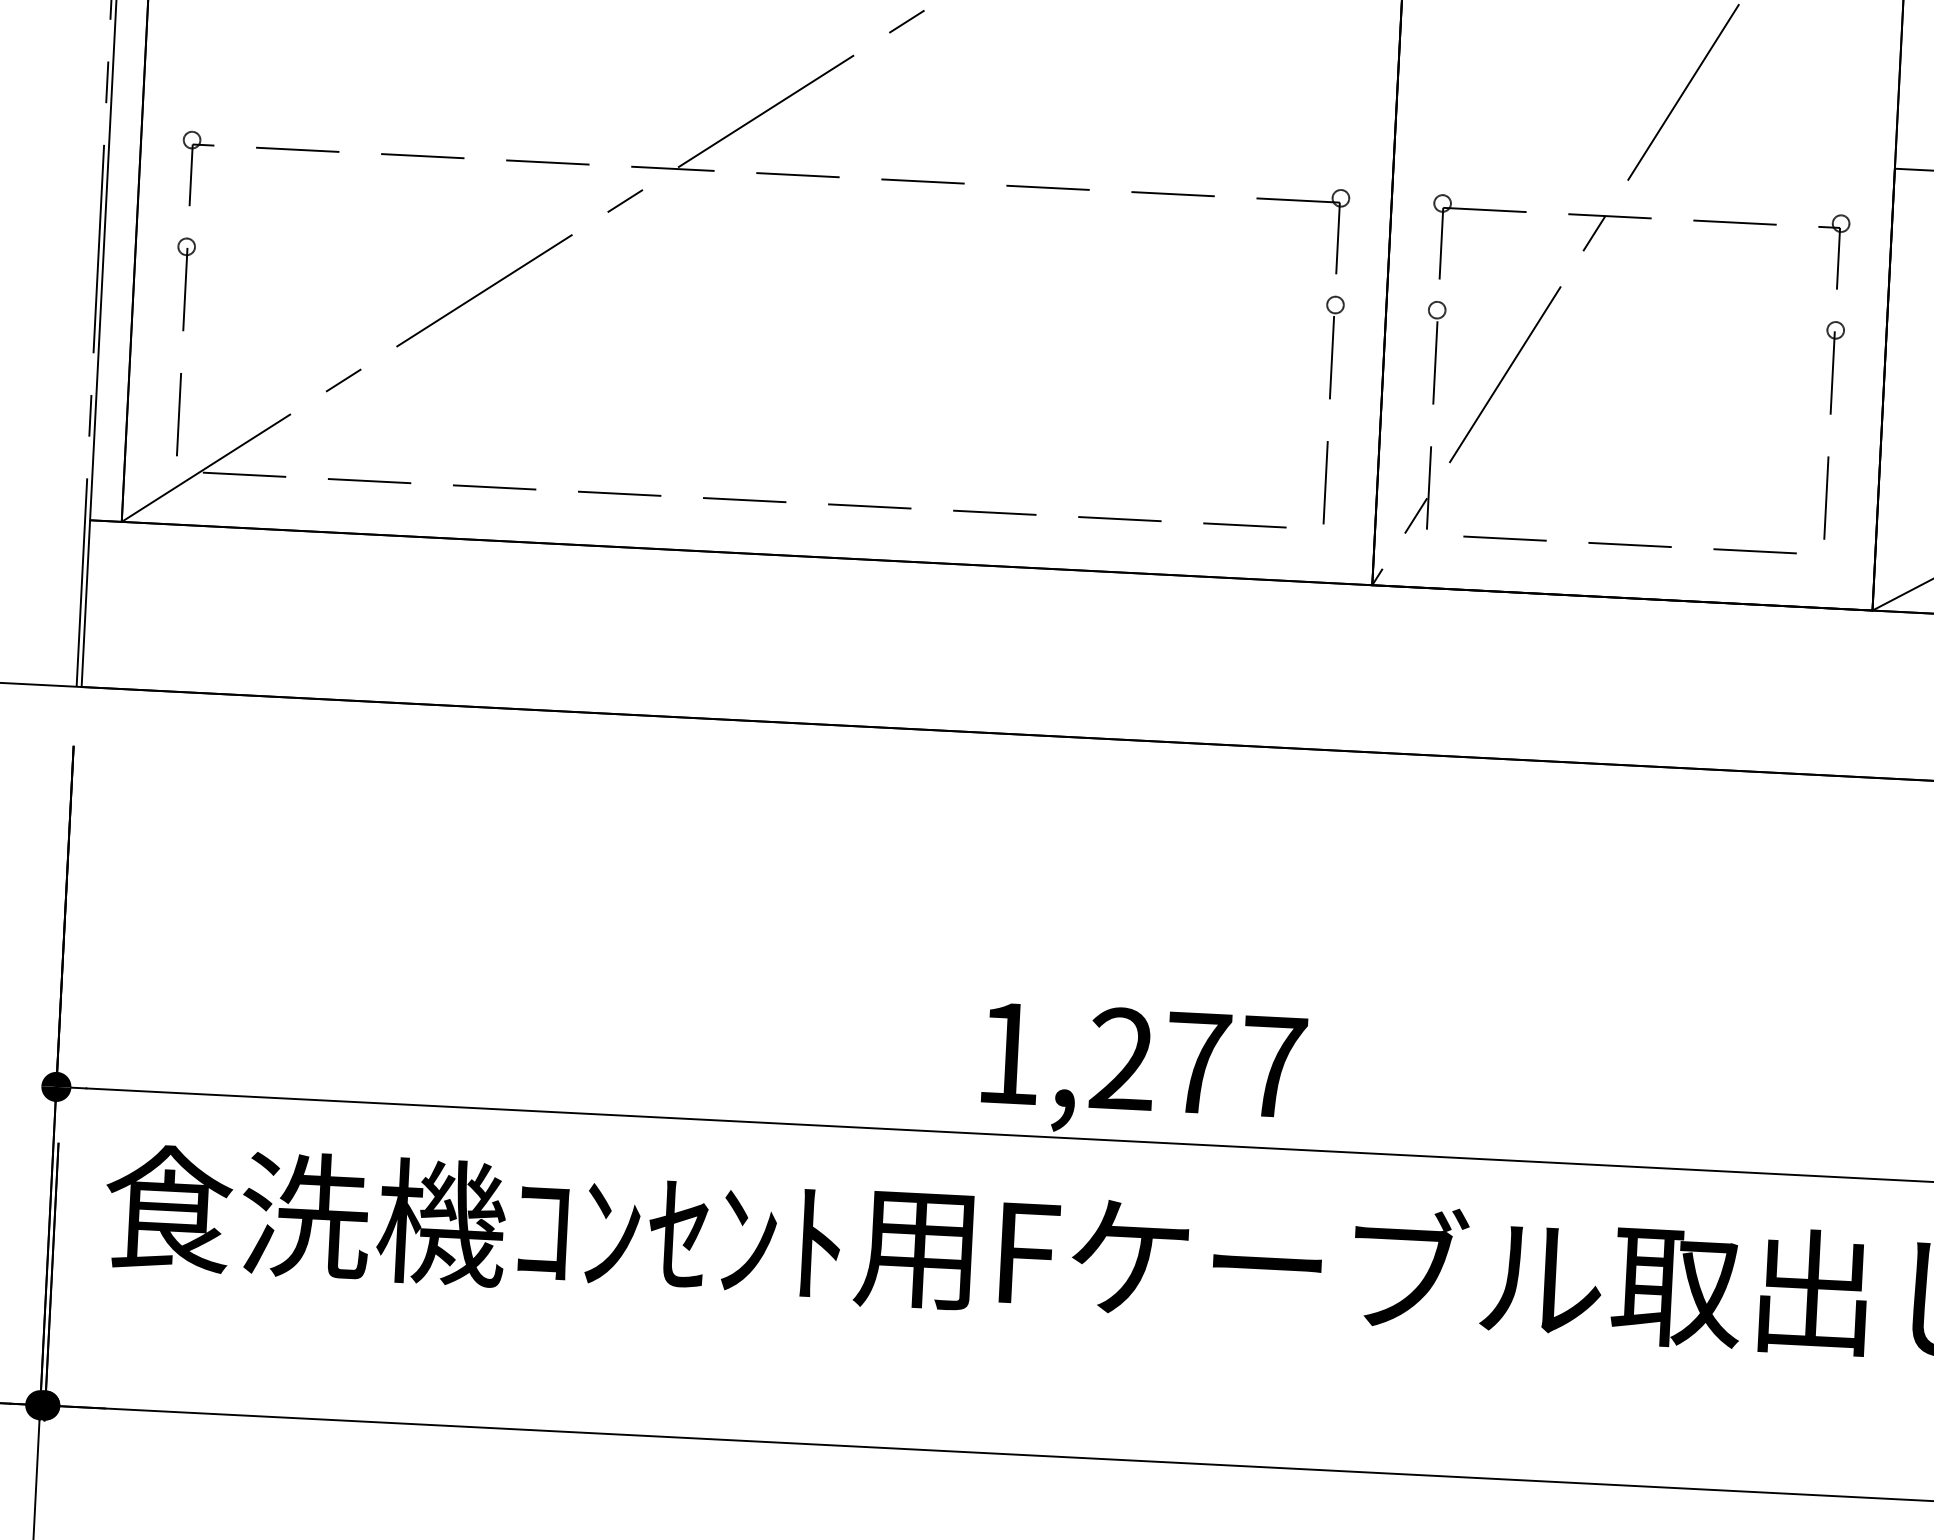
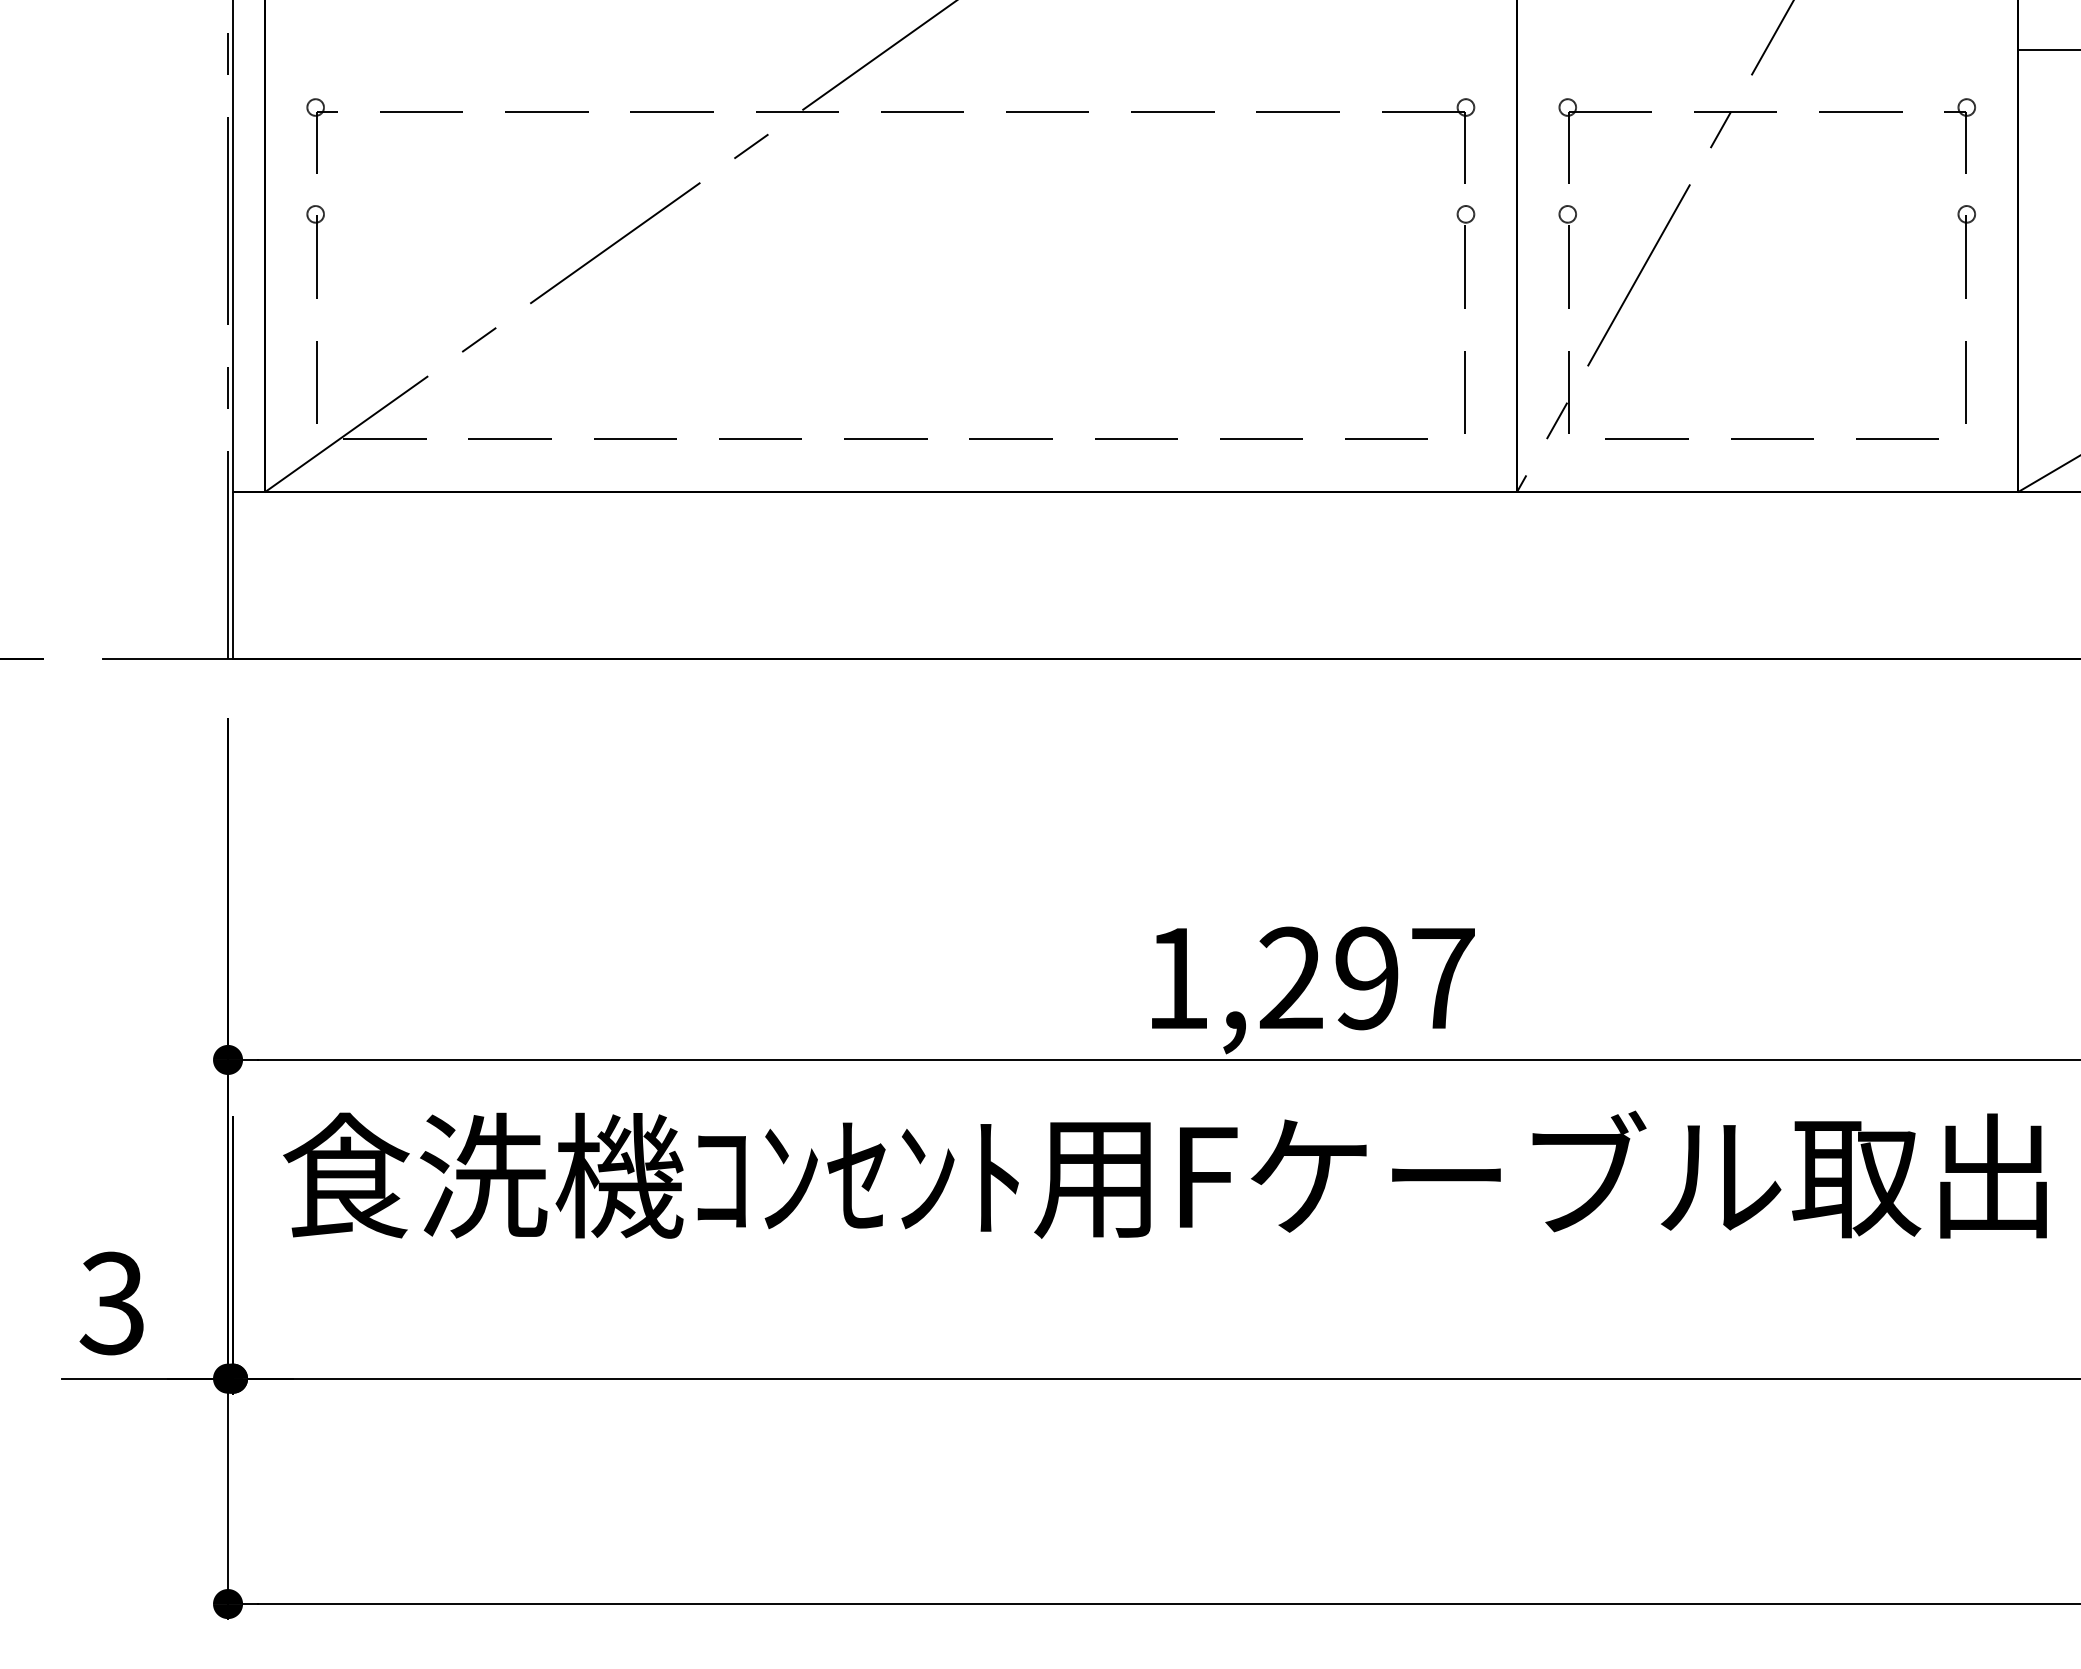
text: (1198, 1063) -> (1367, 978), 1,277 -> 1,297

